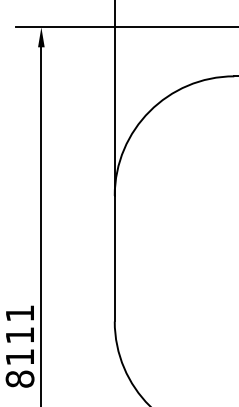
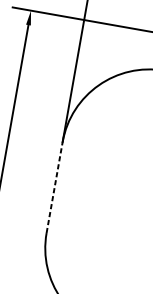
line: (114, 258) -> (54, 187), solid -> dashed

